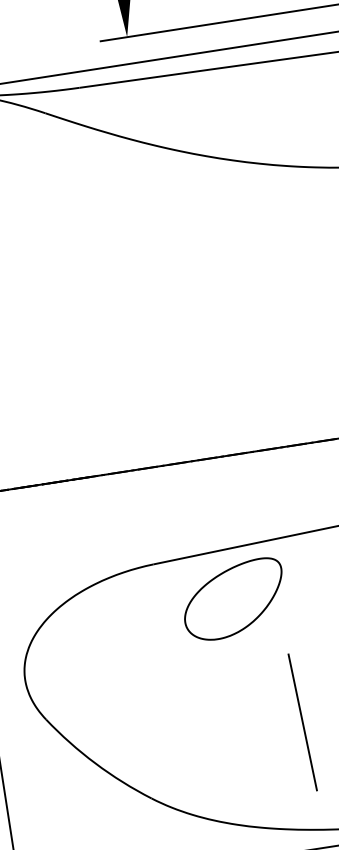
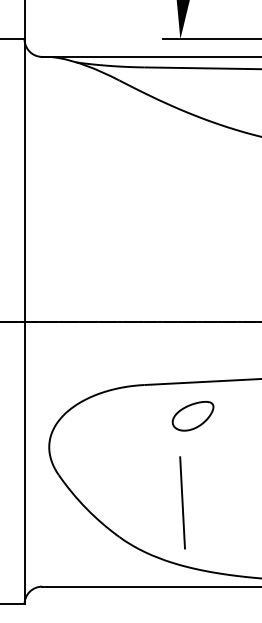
part: (233, 600) -> (192, 416), size x0.6
line: (302, 721) -> (182, 502), moved

